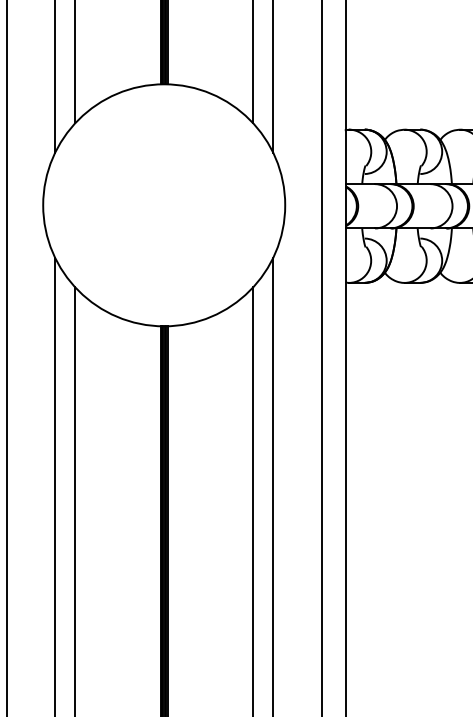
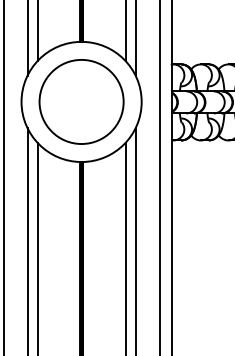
circle: (163, 204) -> (81, 101), added

